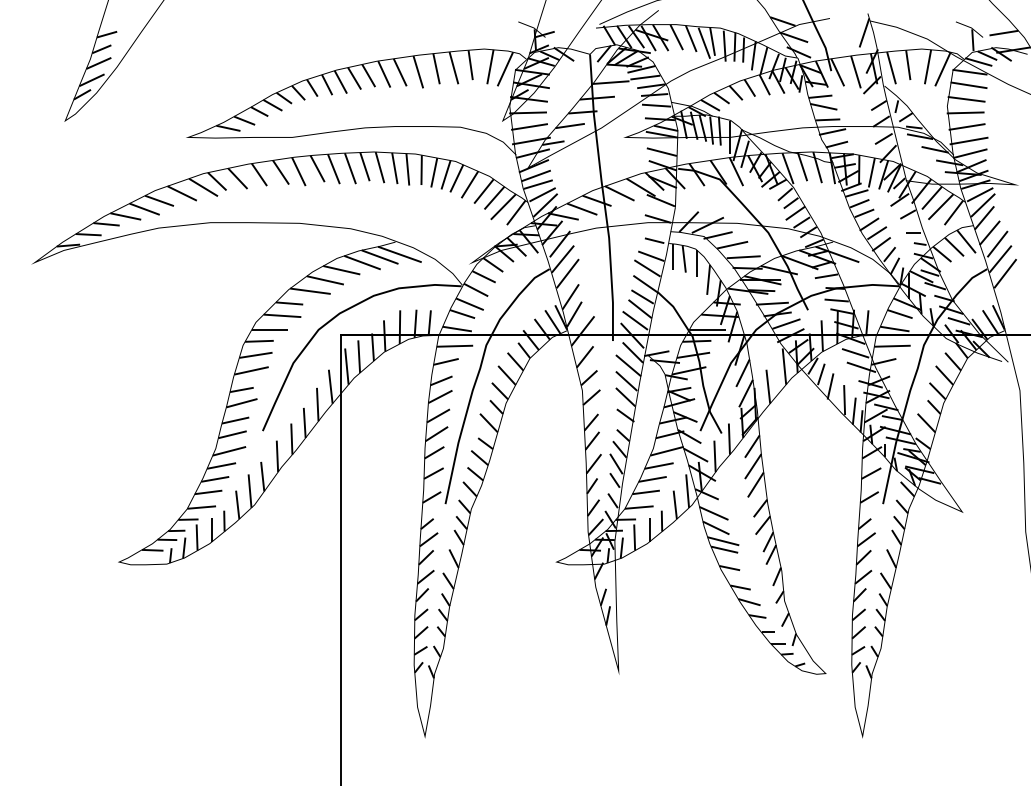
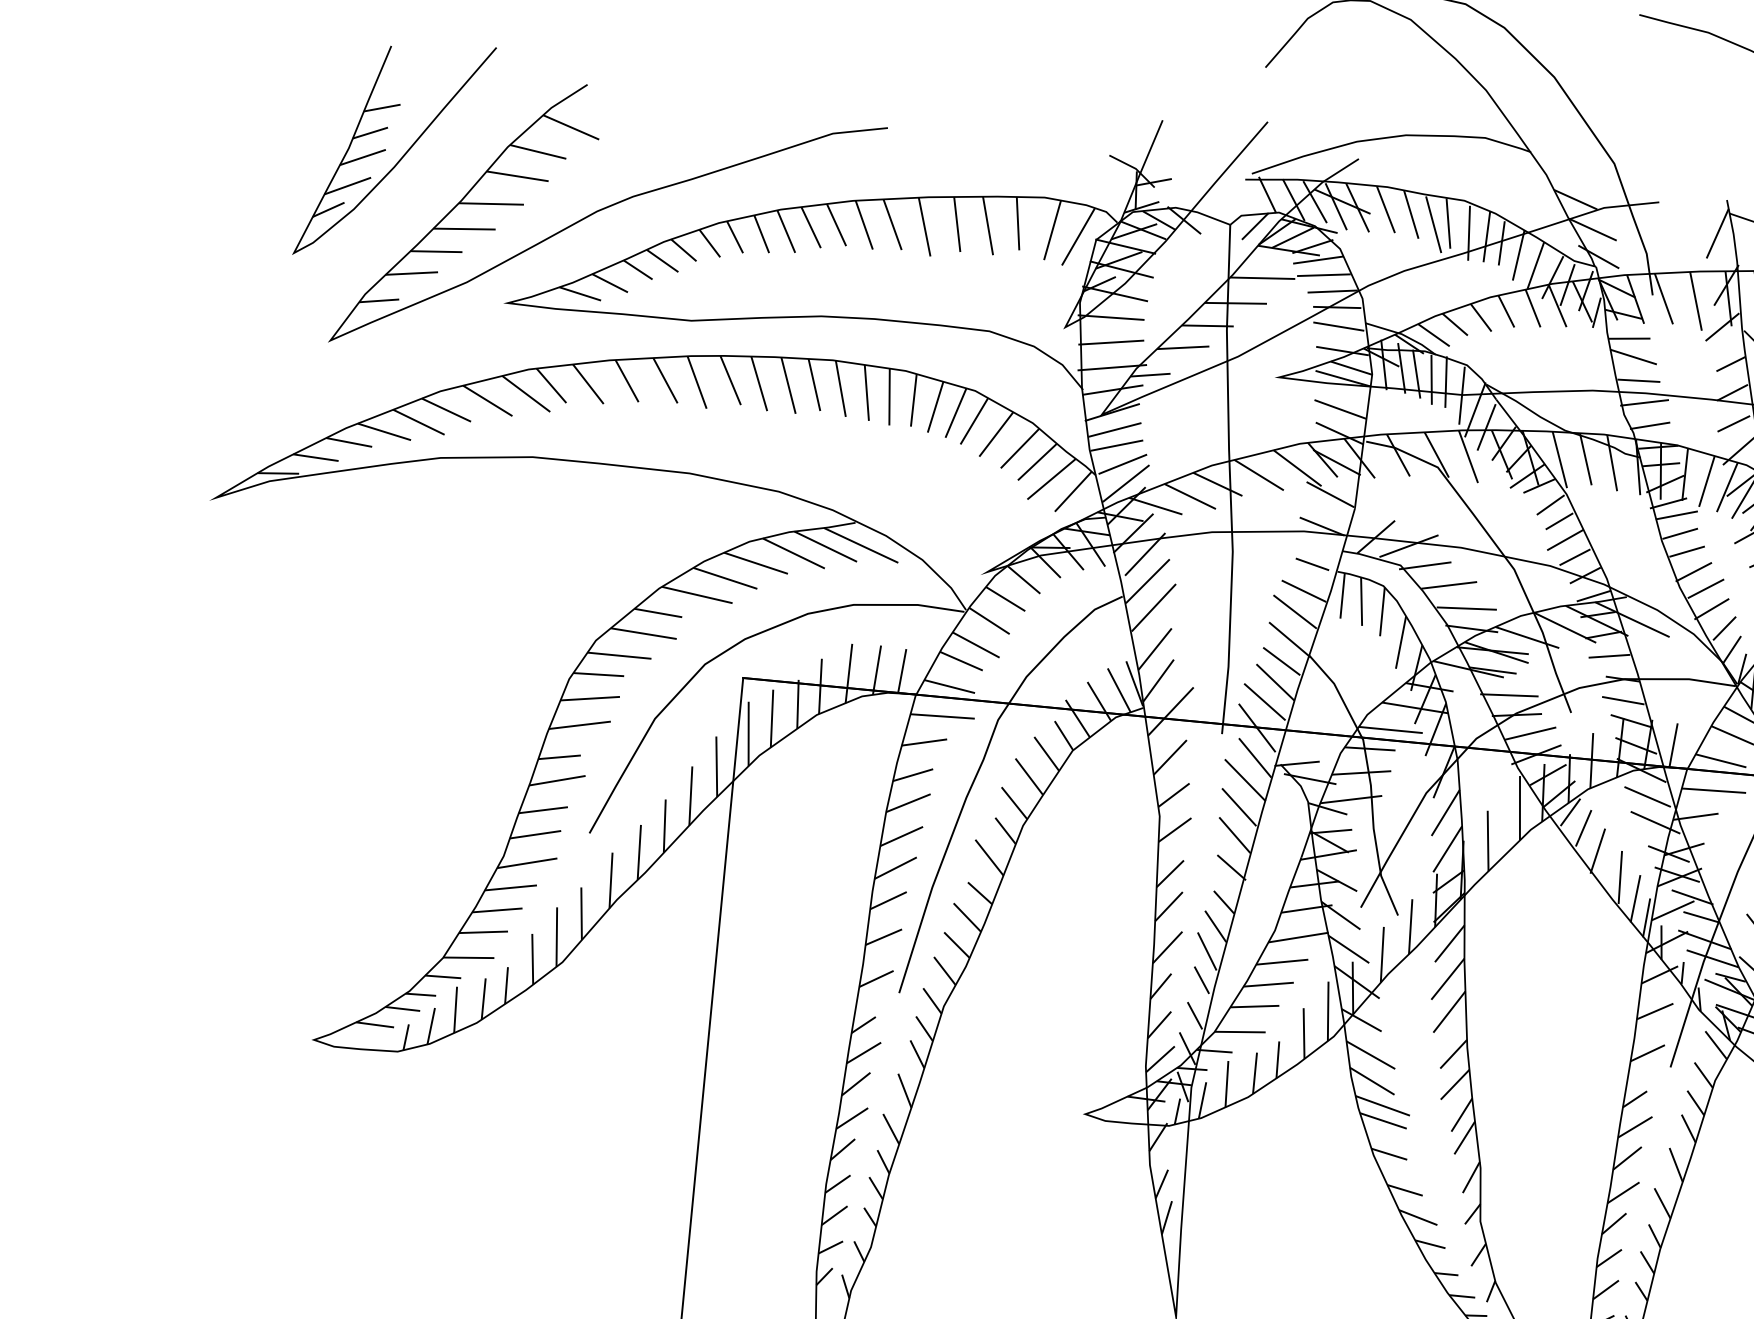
part: (235, 80) -> (600, 210), added

